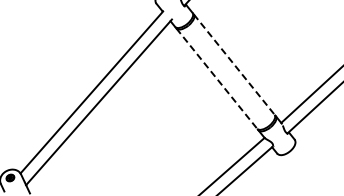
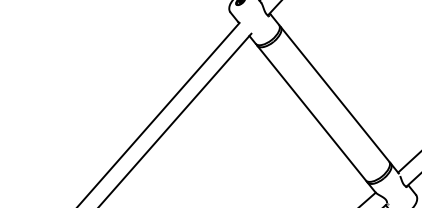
line: (234, 64) -> (335, 94), dashed -> solid
line: (217, 78) -> (312, 112), dashed -> solid

